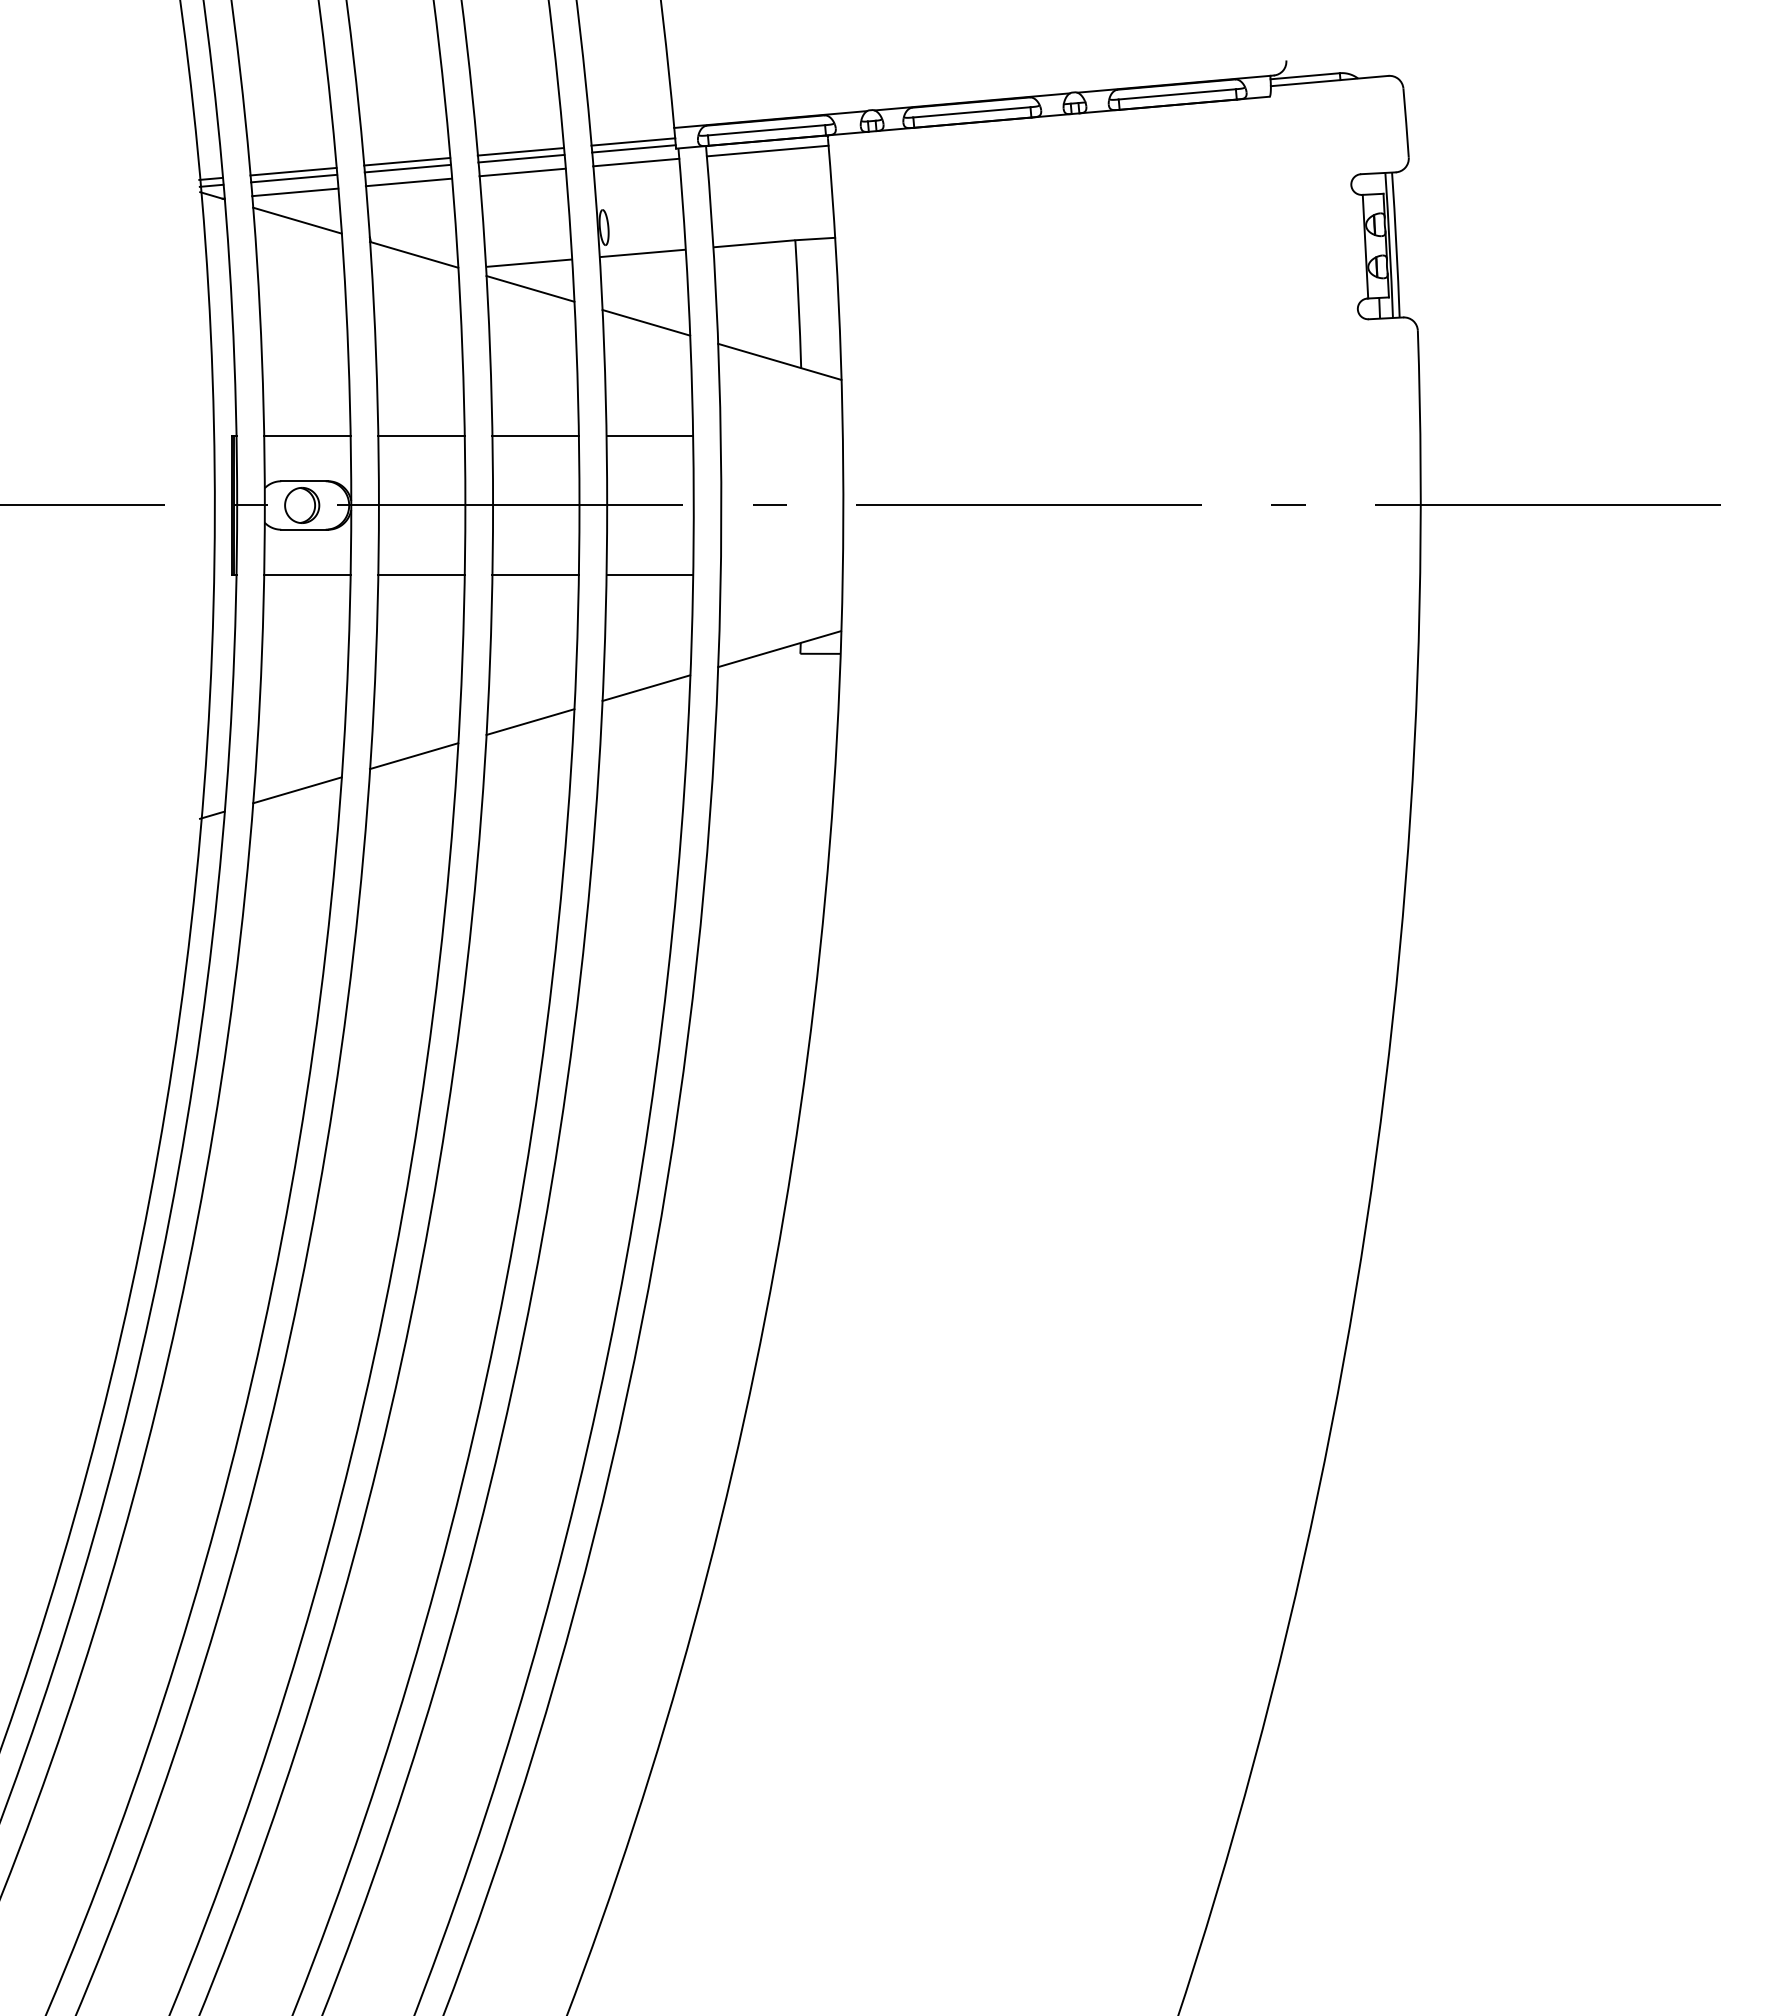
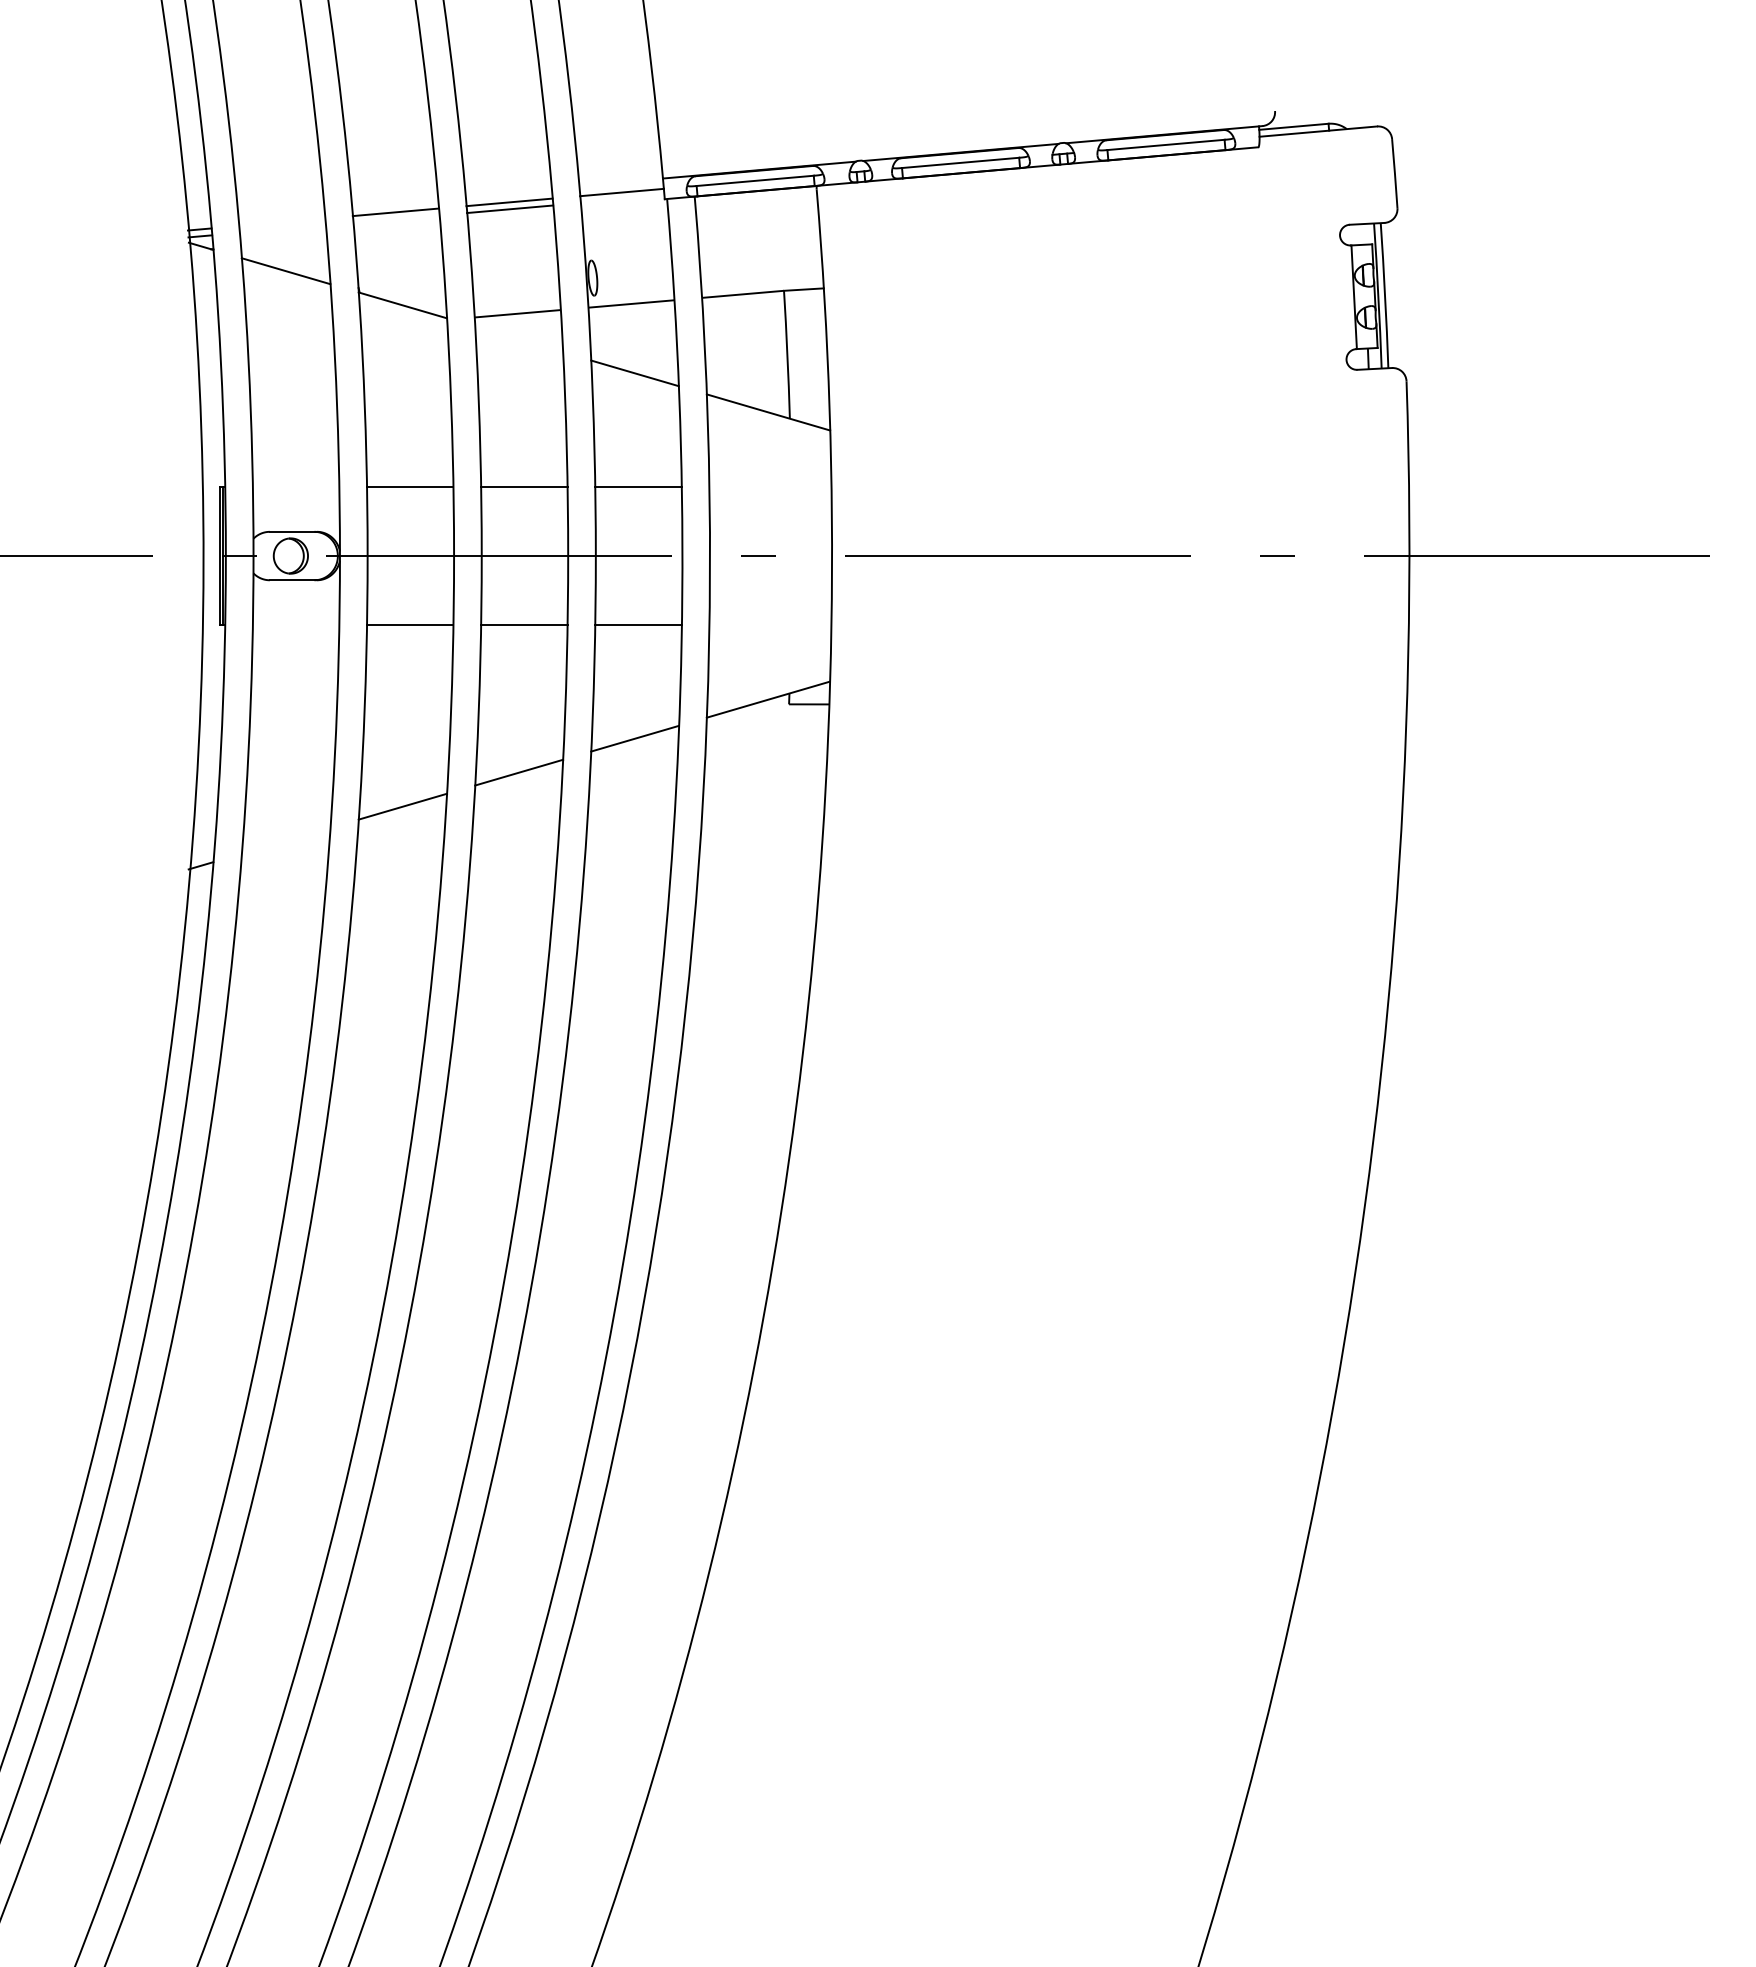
line: (633, 148) -> (622, 199), removed
line: (767, 150) -> (756, 201), removed
line: (636, 162) -> (625, 213), removed
line: (407, 168) -> (396, 219), removed
line: (293, 171) -> (282, 222), removed
line: (522, 172) -> (511, 223), removed
line: (294, 178) -> (283, 229), removed
line: (408, 182) -> (397, 233), removed
line: (295, 192) -> (284, 243), removed
line: (530, 288) -> (519, 339), removed
line: (307, 436) -> (296, 487), removed
line: (307, 574) -> (296, 625), removed
line: (297, 790) -> (286, 841), removed

